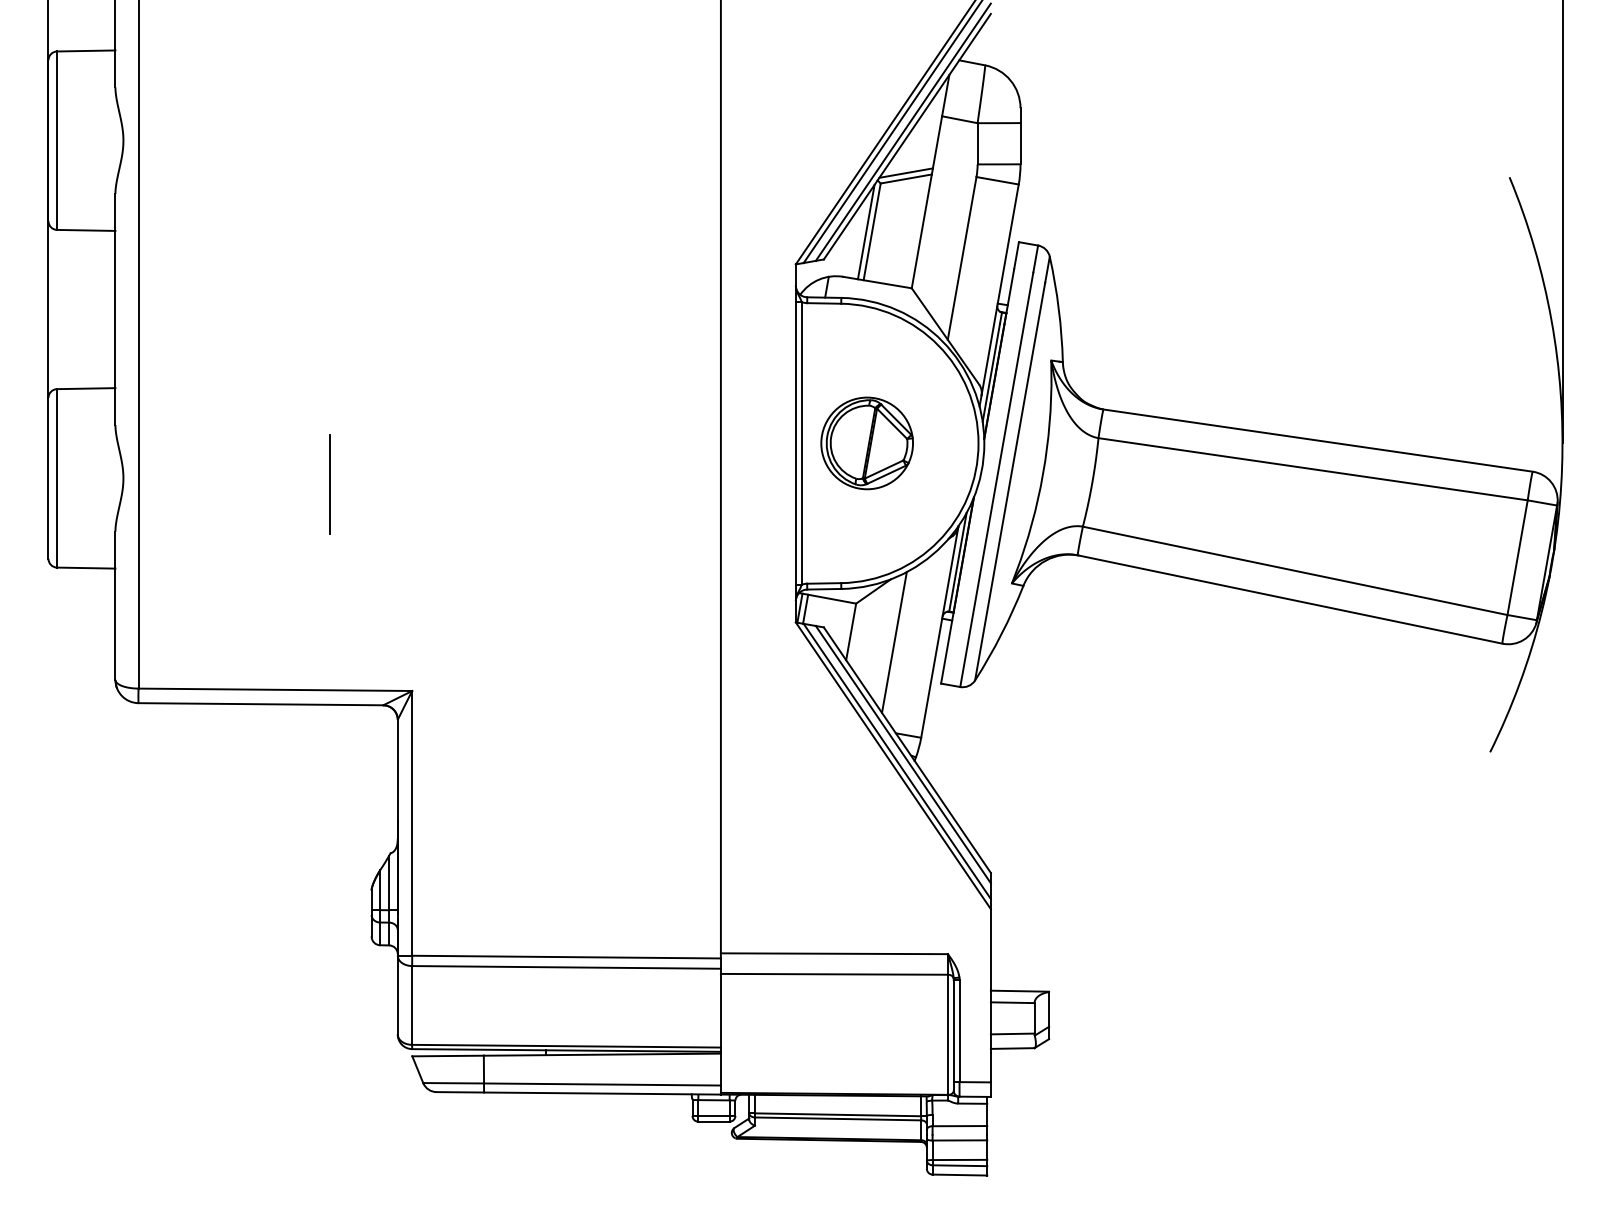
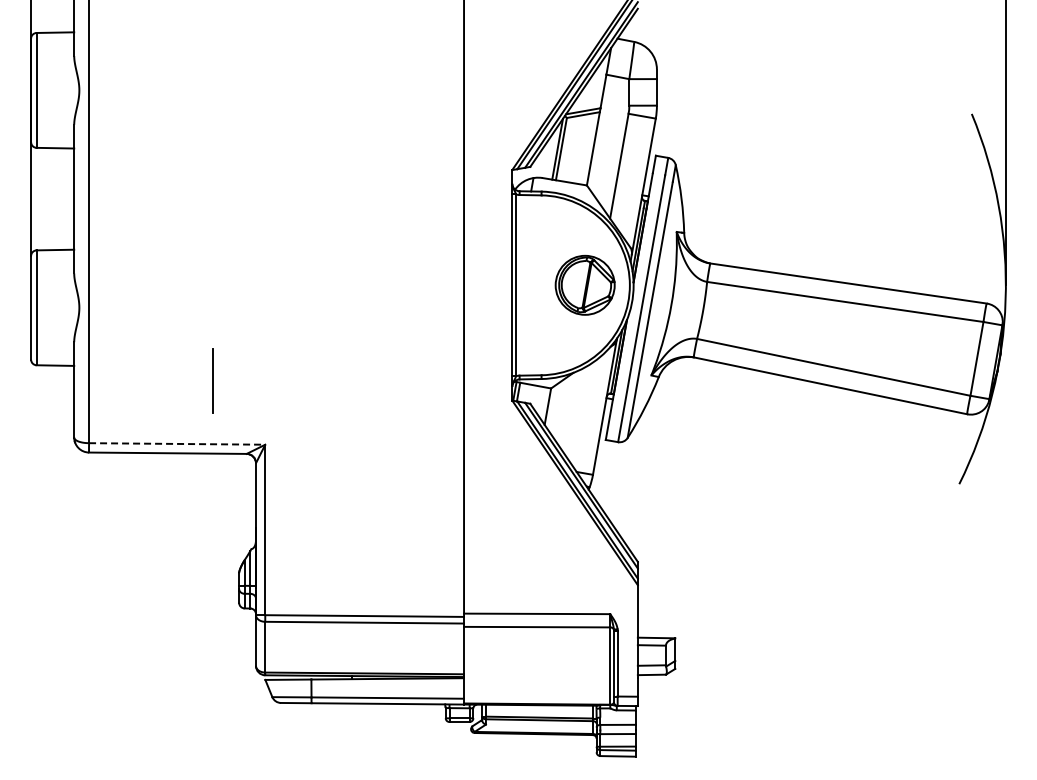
part: (866, 442) -> (584, 284), moved
line: (330, 484) -> (212, 380), moved
line: (894, 642) -> (575, 413), removed
line: (275, 689) -> (177, 443), solid -> dashed

